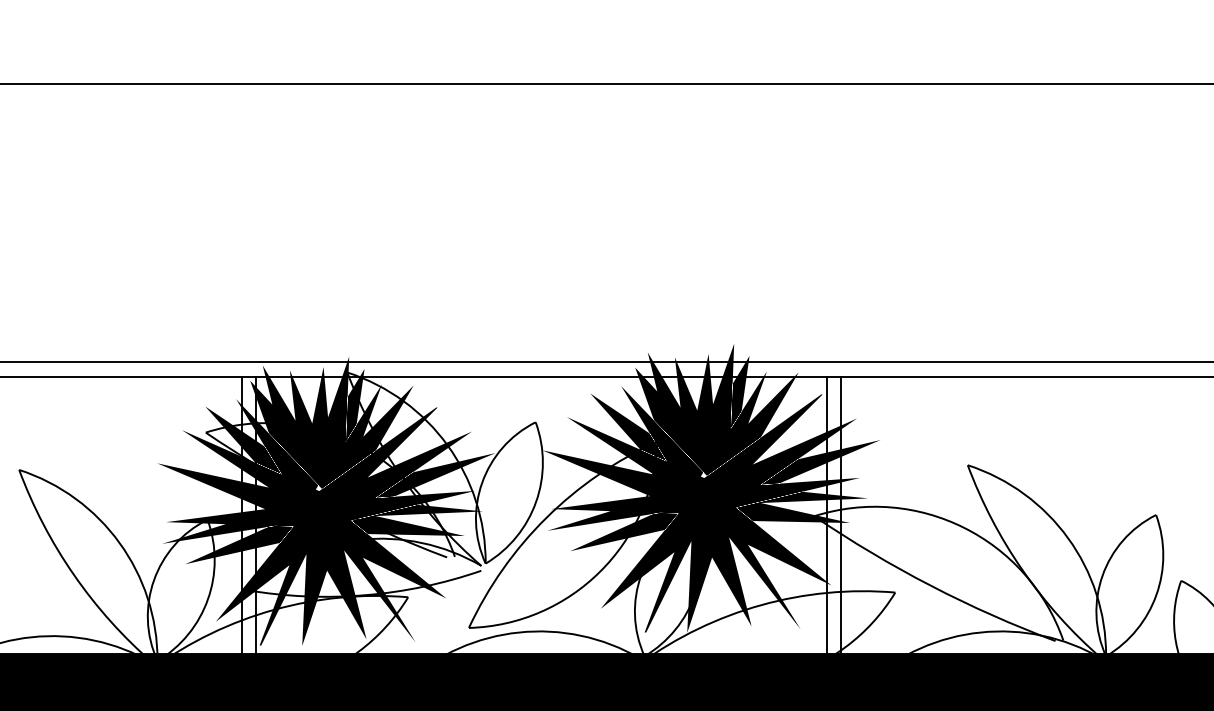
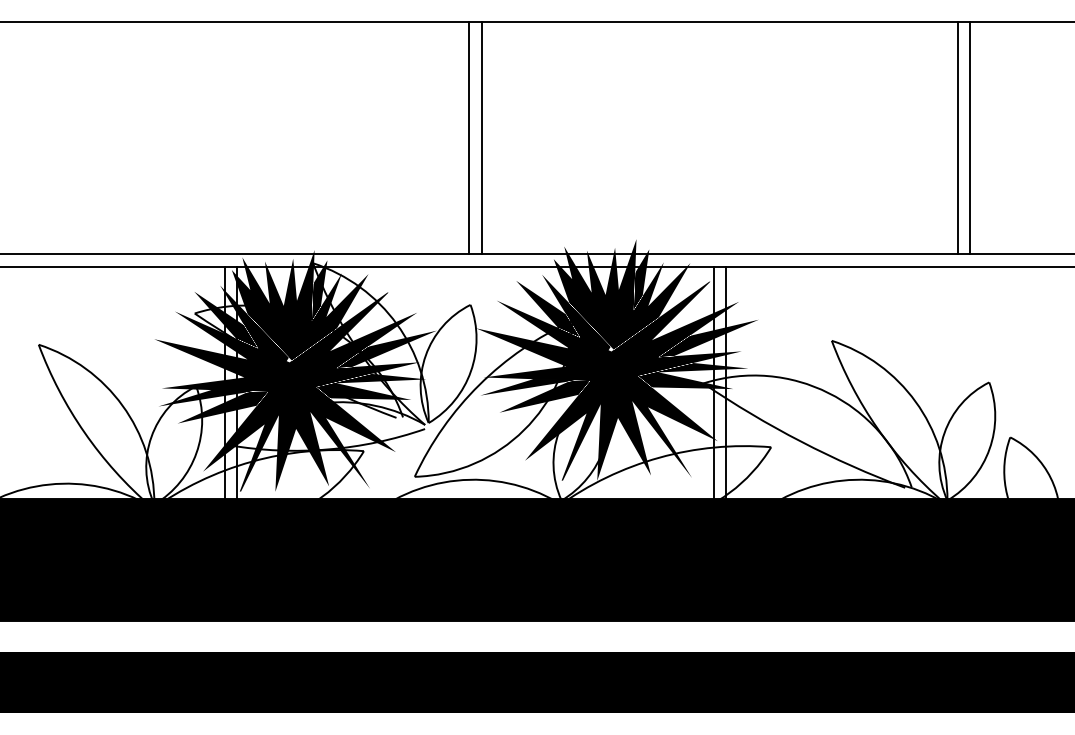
line: (534, 223) -> (469, 138), added
line: (548, 223) -> (481, 138), added
line: (1119, 223) -> (958, 138), added
line: (1133, 223) -> (970, 138), added

